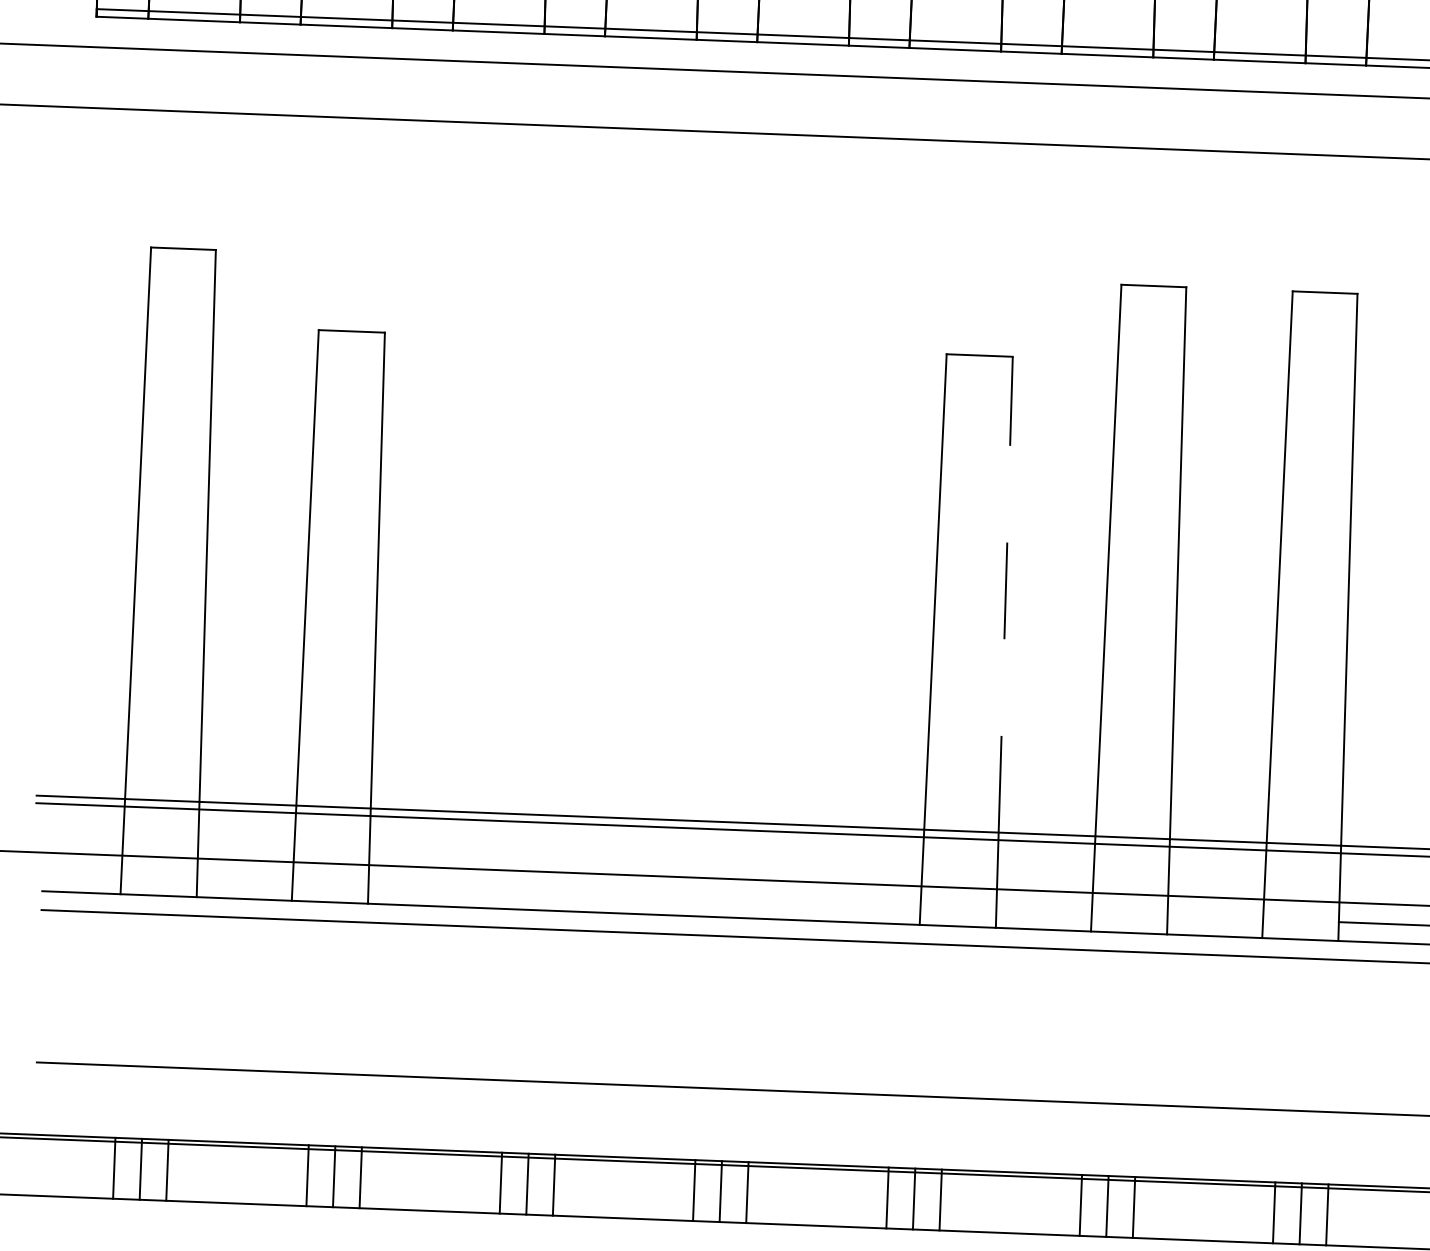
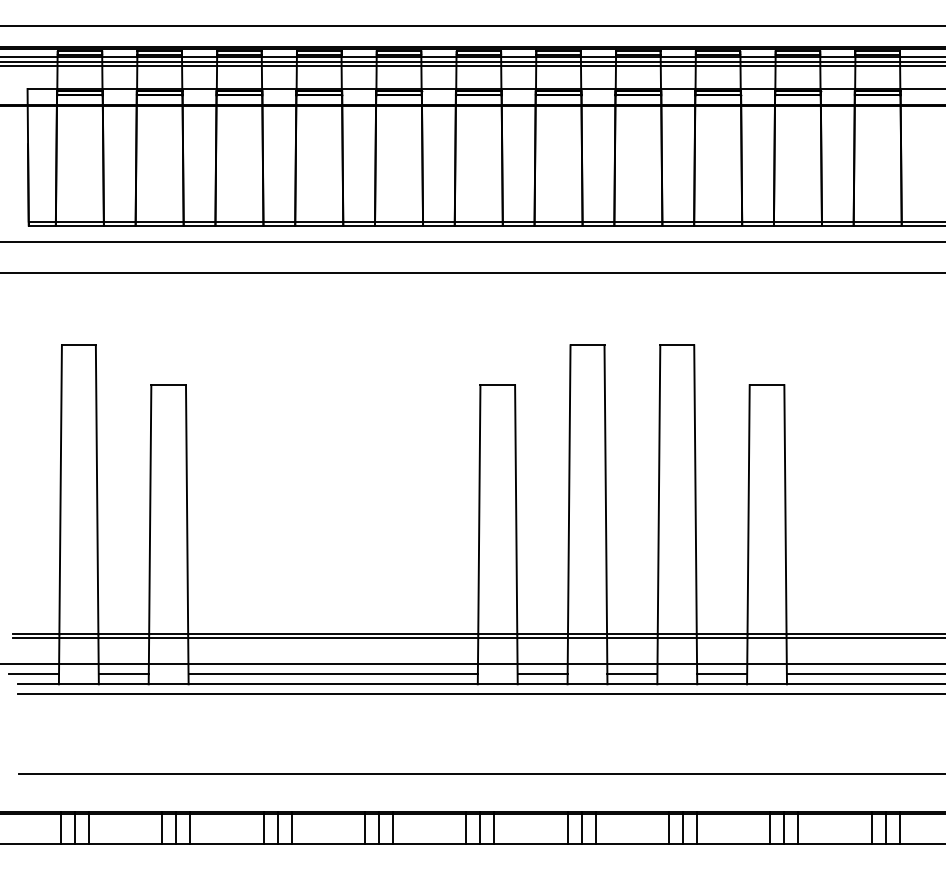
line: (1006, 594) -> (516, 509), dashed -> solid
line: (74, 873) -> (34, 674), added
line: (244, 880) -> (123, 674), added
line: (643, 895) -> (332, 674), added
line: (1043, 910) -> (542, 674), added
line: (1215, 917) -> (632, 674), added

